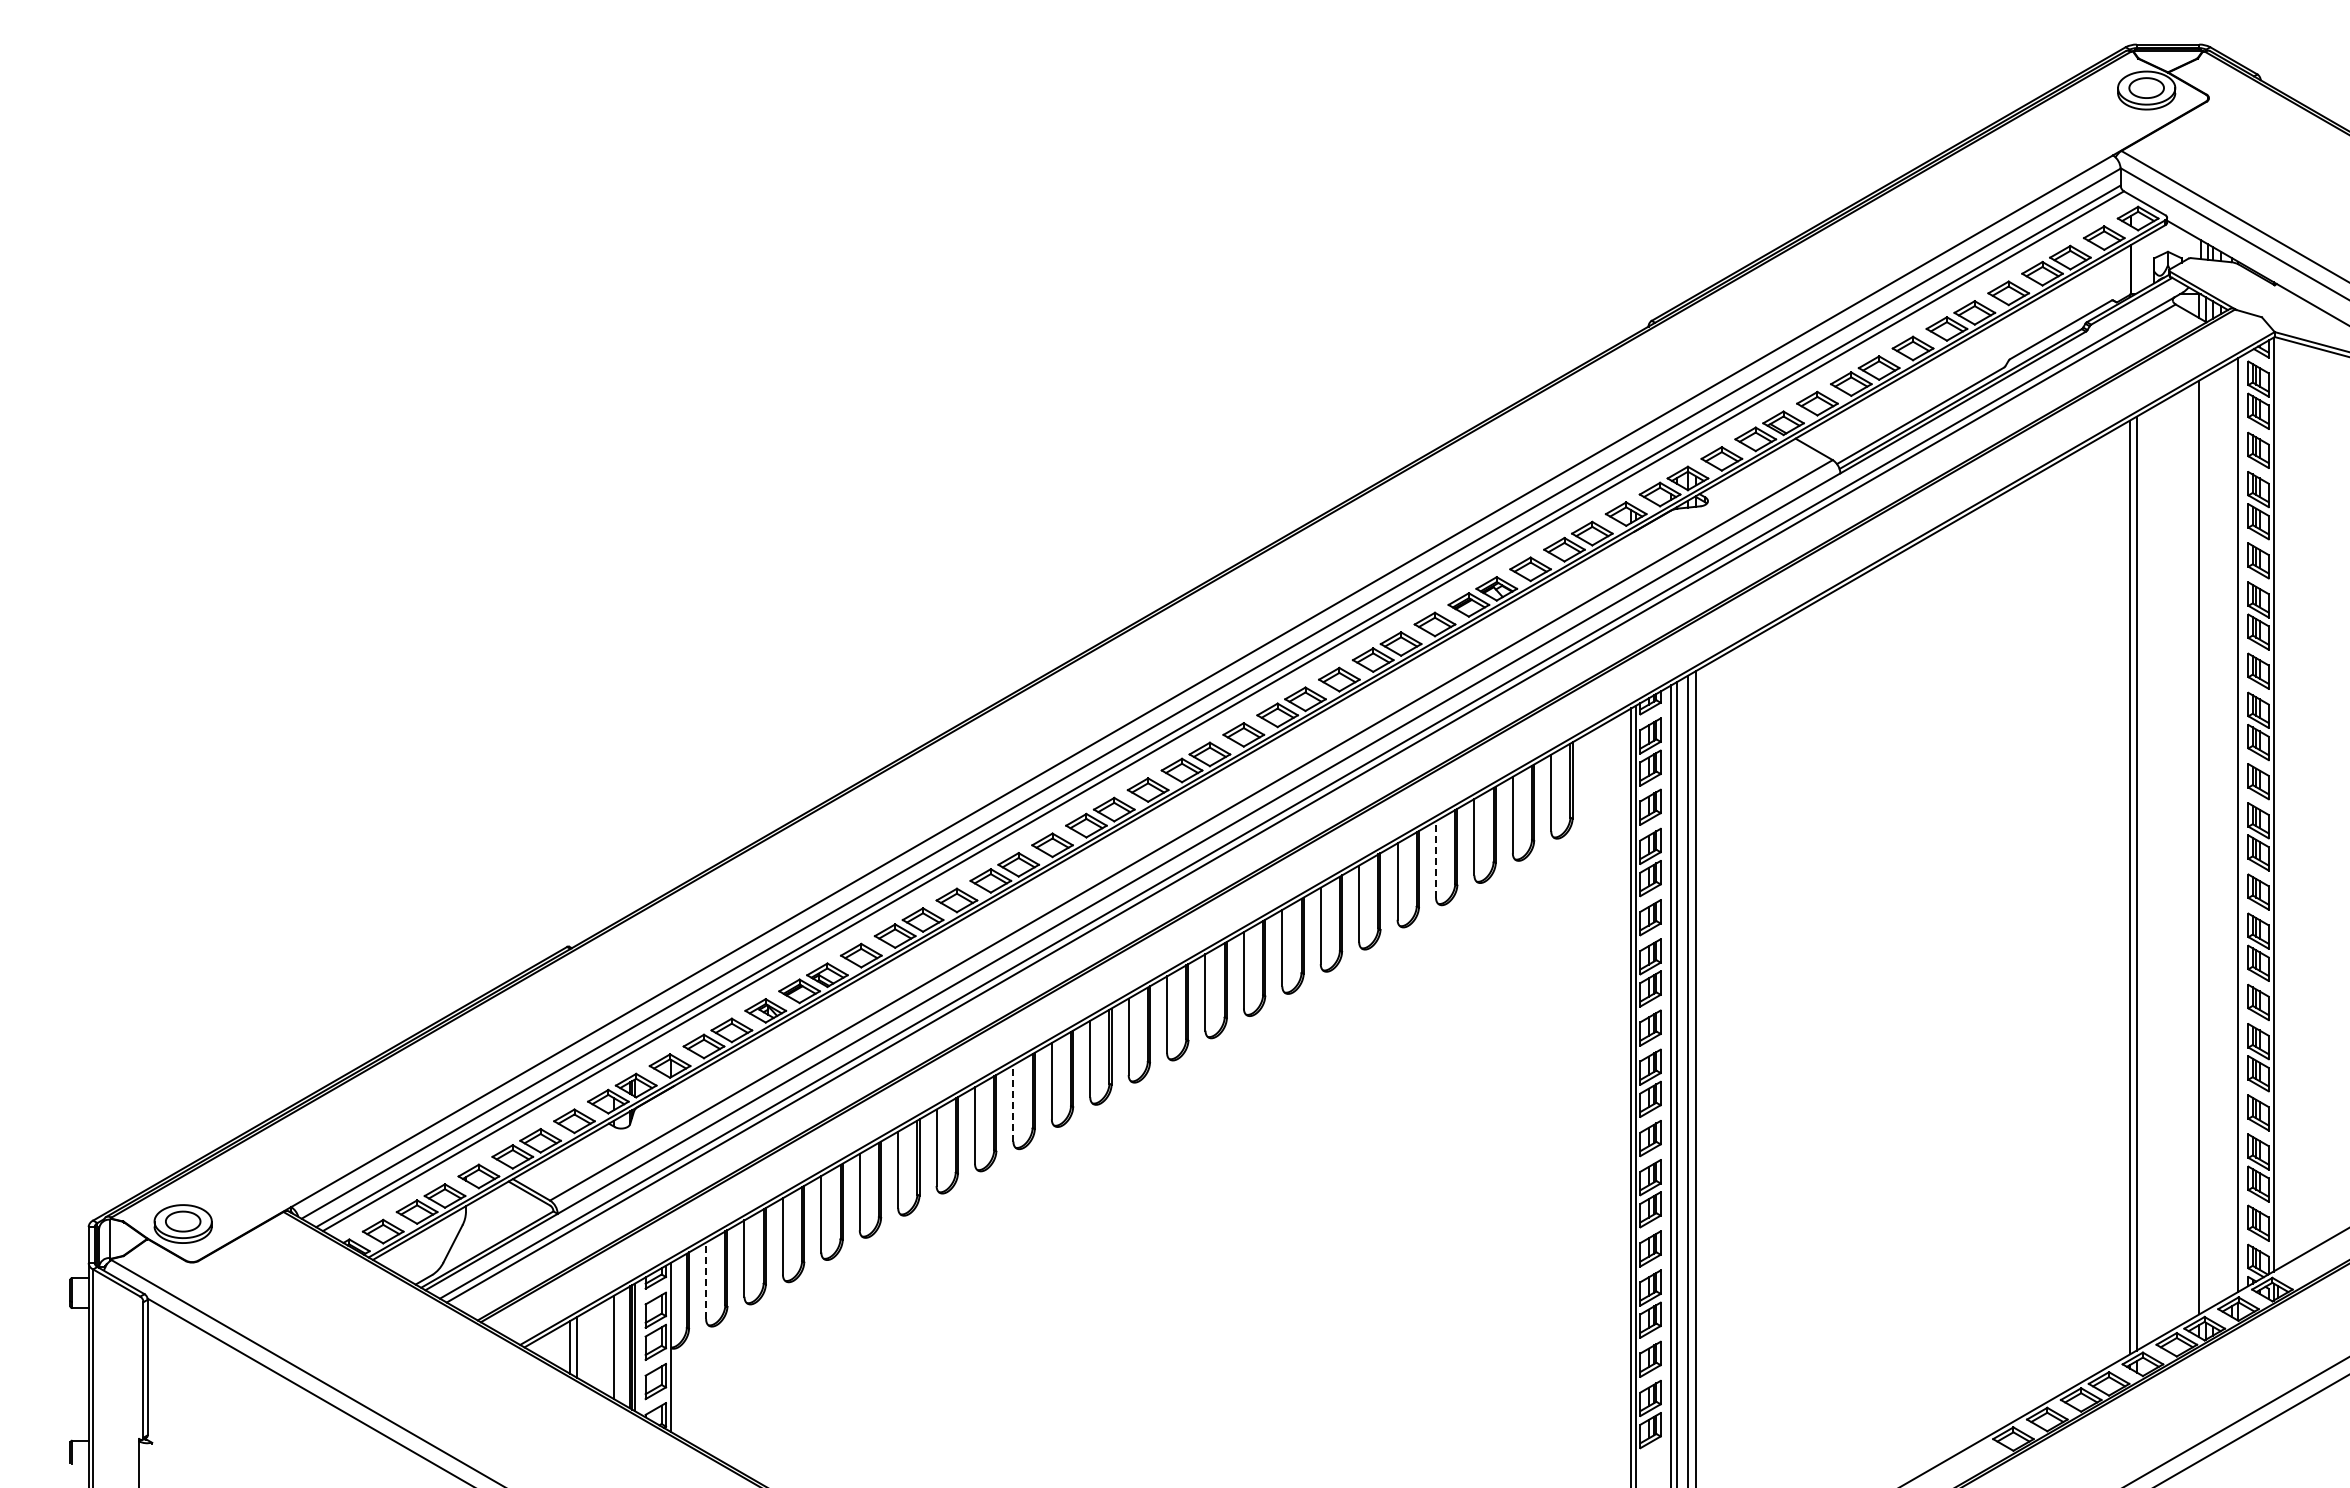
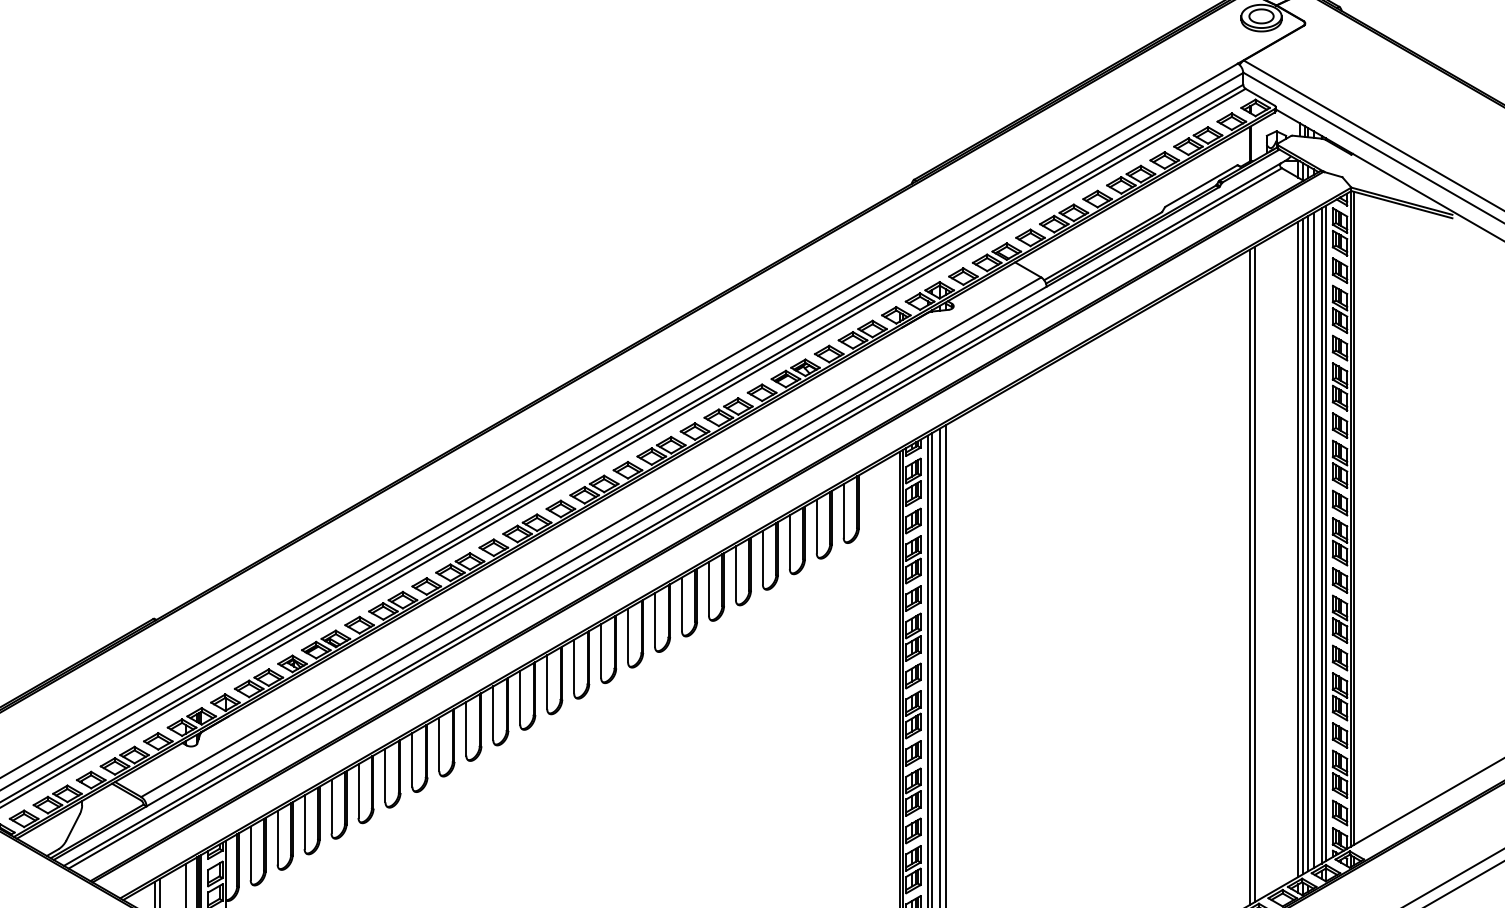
line: (2277, 803) -> (1353, 518), added
line: (2232, 828) -> (1321, 535), added
line: (2220, 834) -> (1313, 540), added
line: (2212, 839) -> (1307, 543), added
line: (2206, 843) -> (1303, 546), added
line: (1435, 858) -> (762, 557), dashed -> solid
line: (1013, 1102) -> (466, 728), dashed -> solid
line: (706, 1280) -> (250, 853), dashed -> solid

